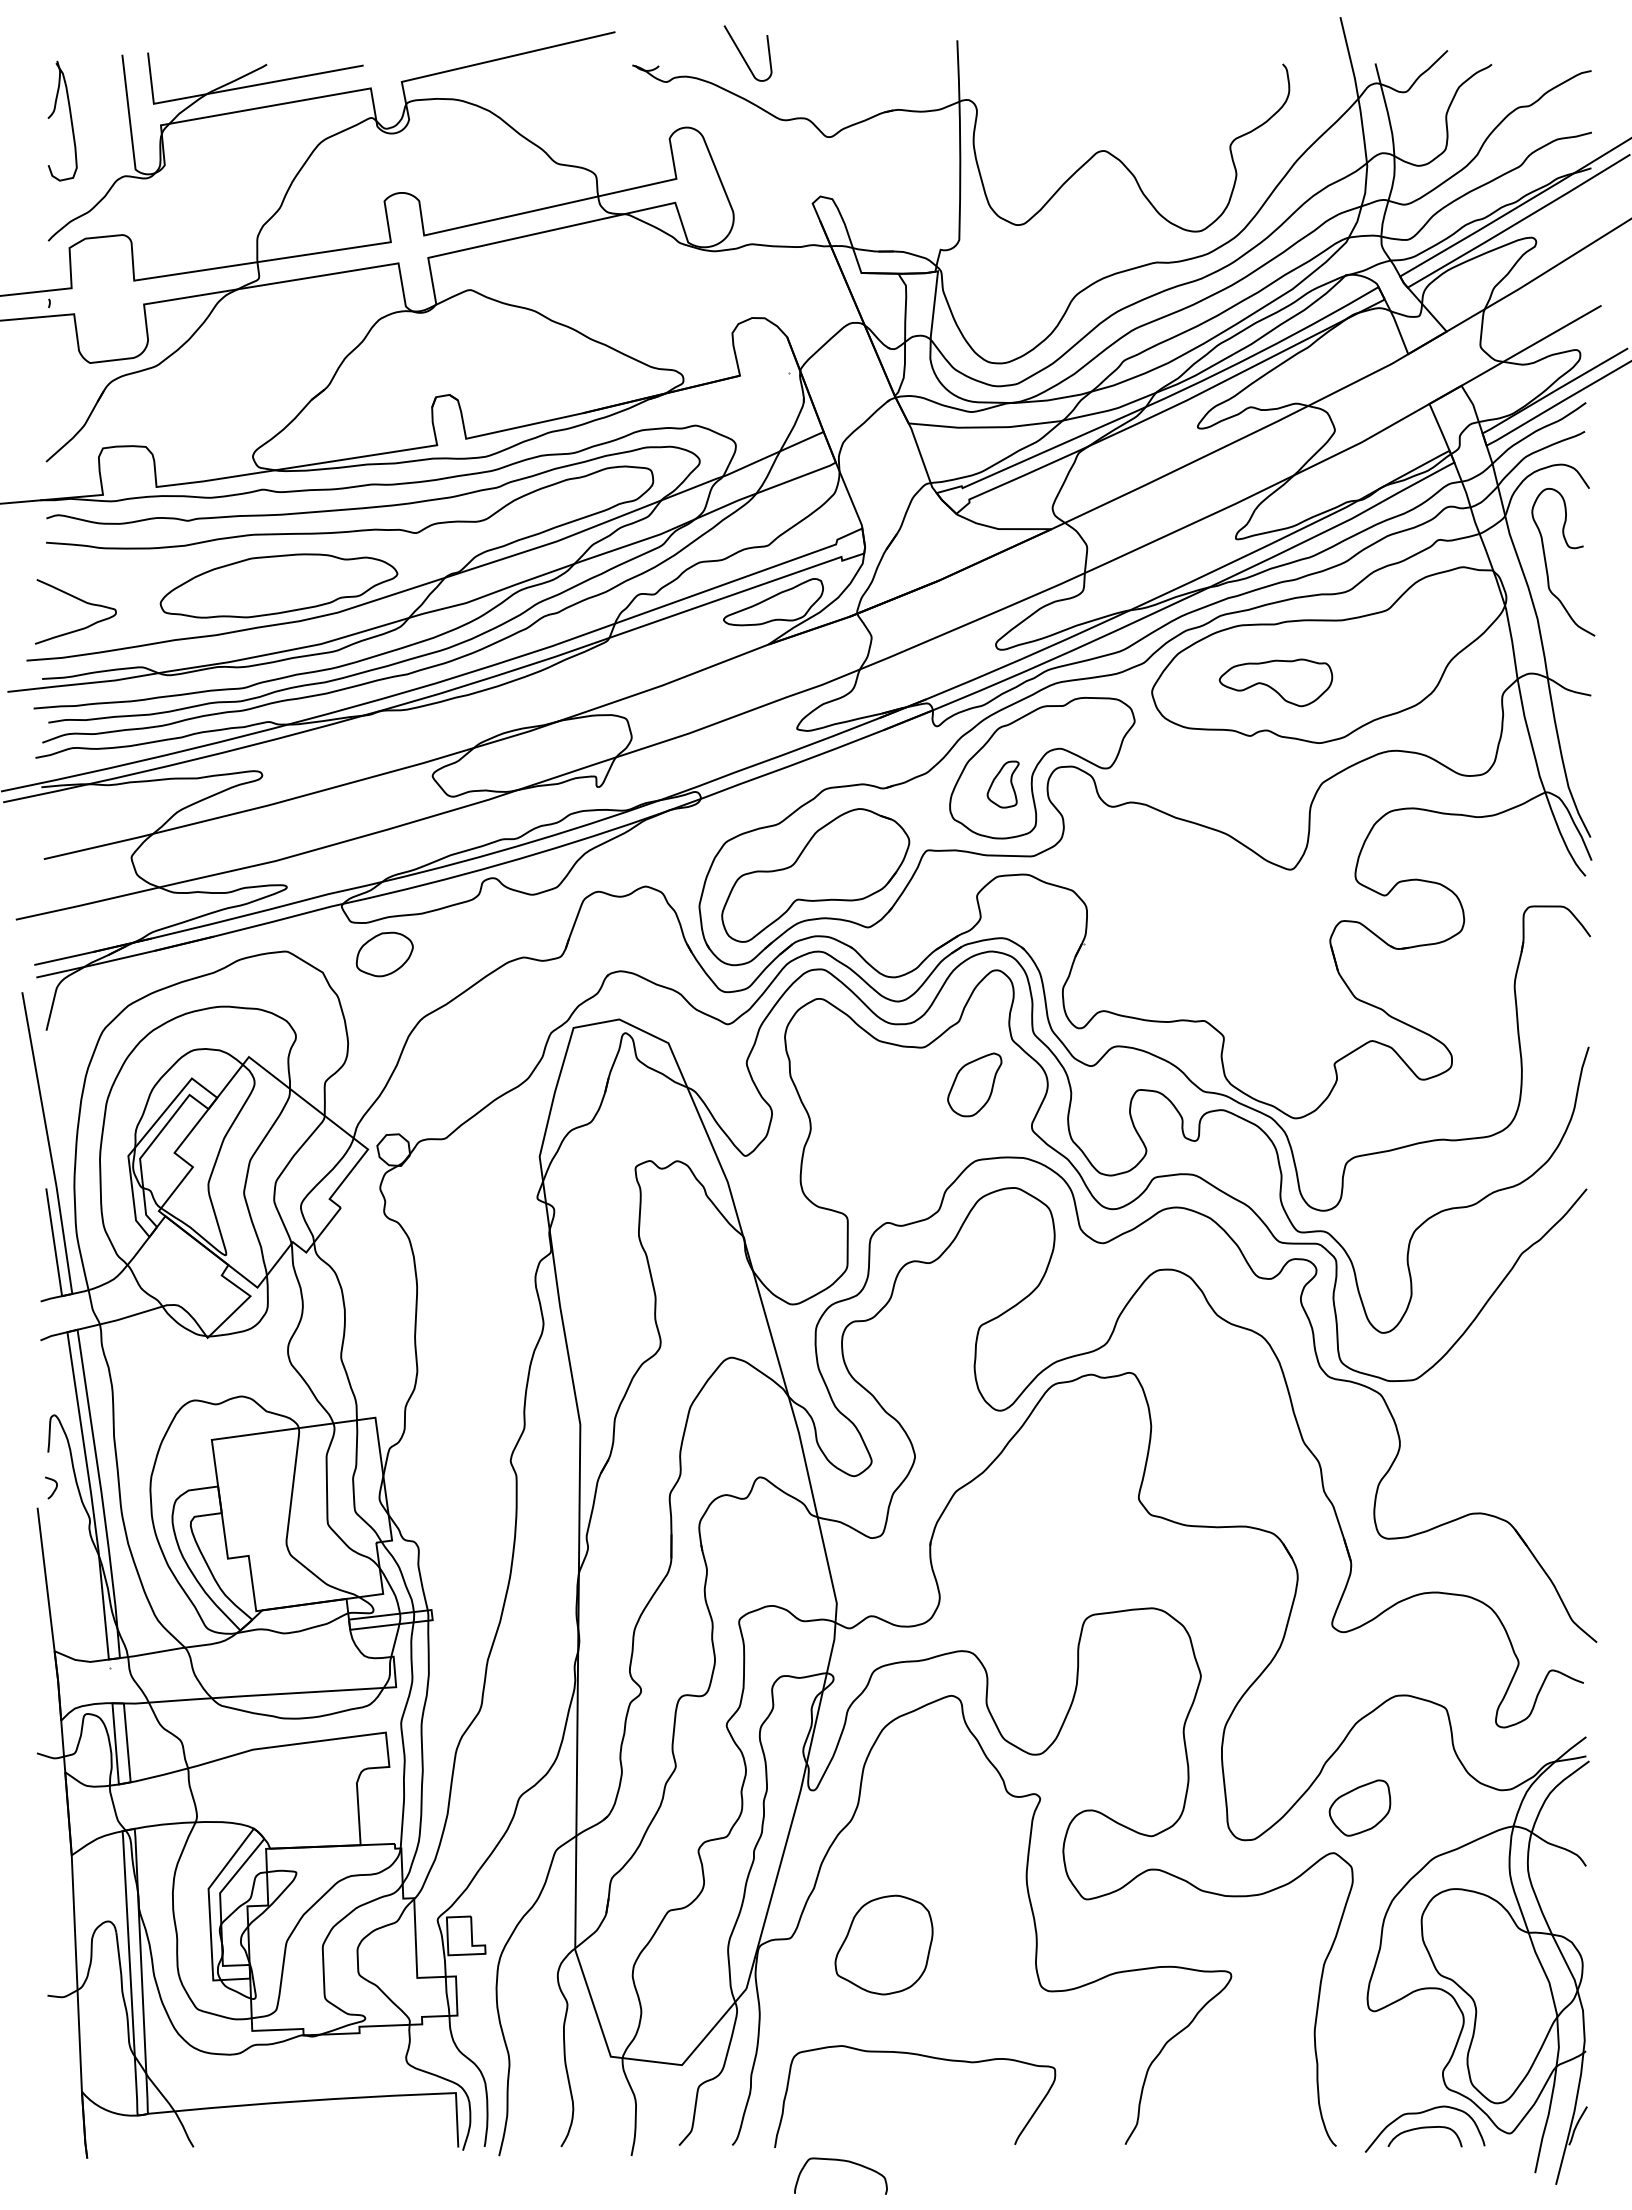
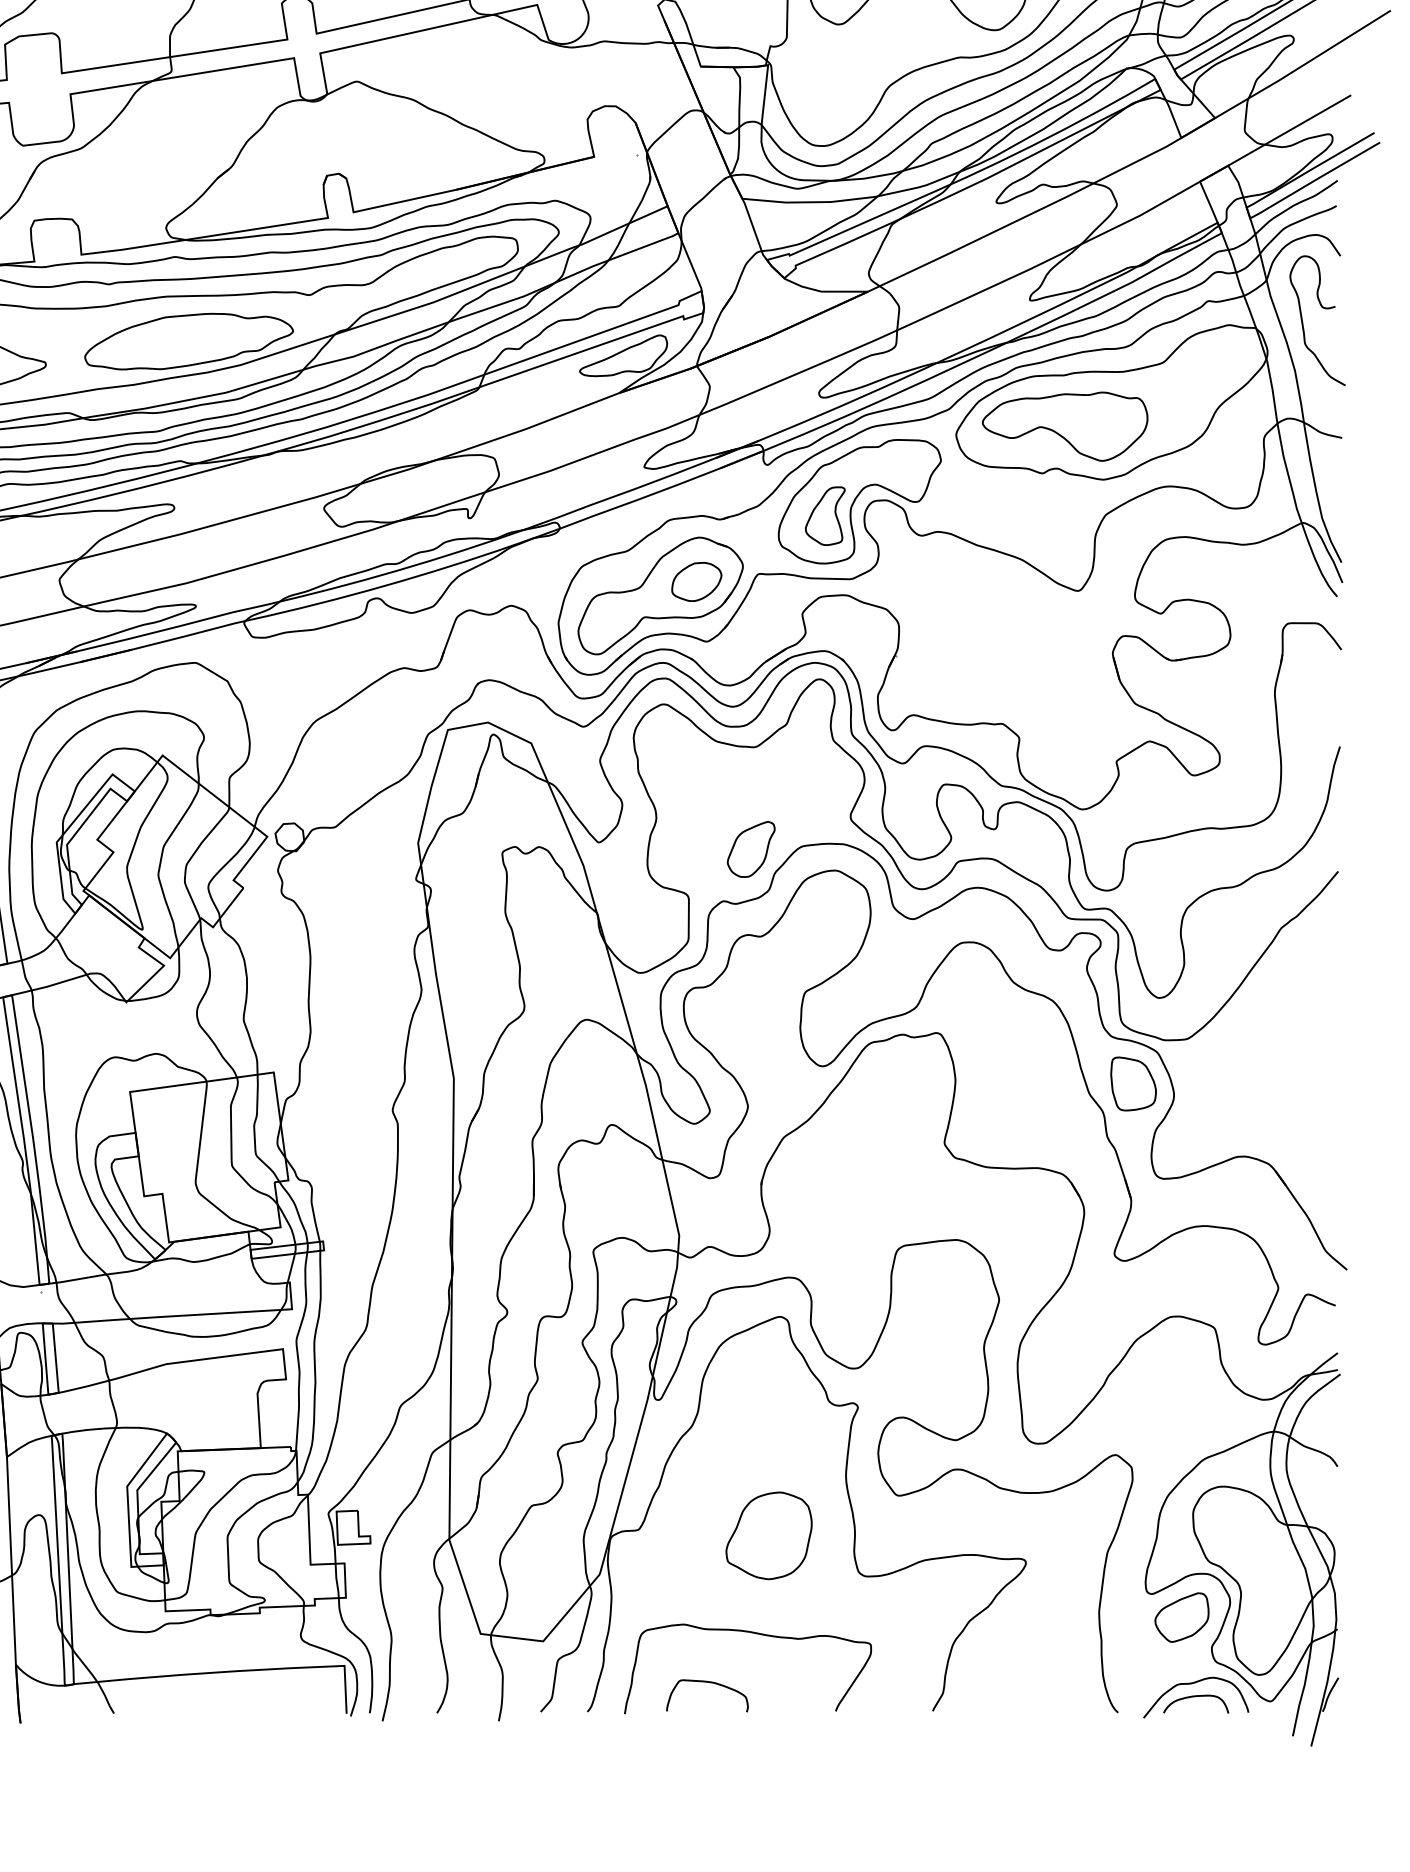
part: (1275, 682) -> (1064, 426), size x1.67
part: (1003, 784) -> (825, 516), size x1.43
part: (384, 954) -> (696, 581), moved
part: (974, 1084) -> (751, 849), moved
part: (1353, 1430) -> (1133, 1083), added
part: (1359, 1807) -> (1181, 1617), moved
part: (883, 1944) -> (768, 1535), moved
curve: (840, 2161) -> (707, 1682), moved

